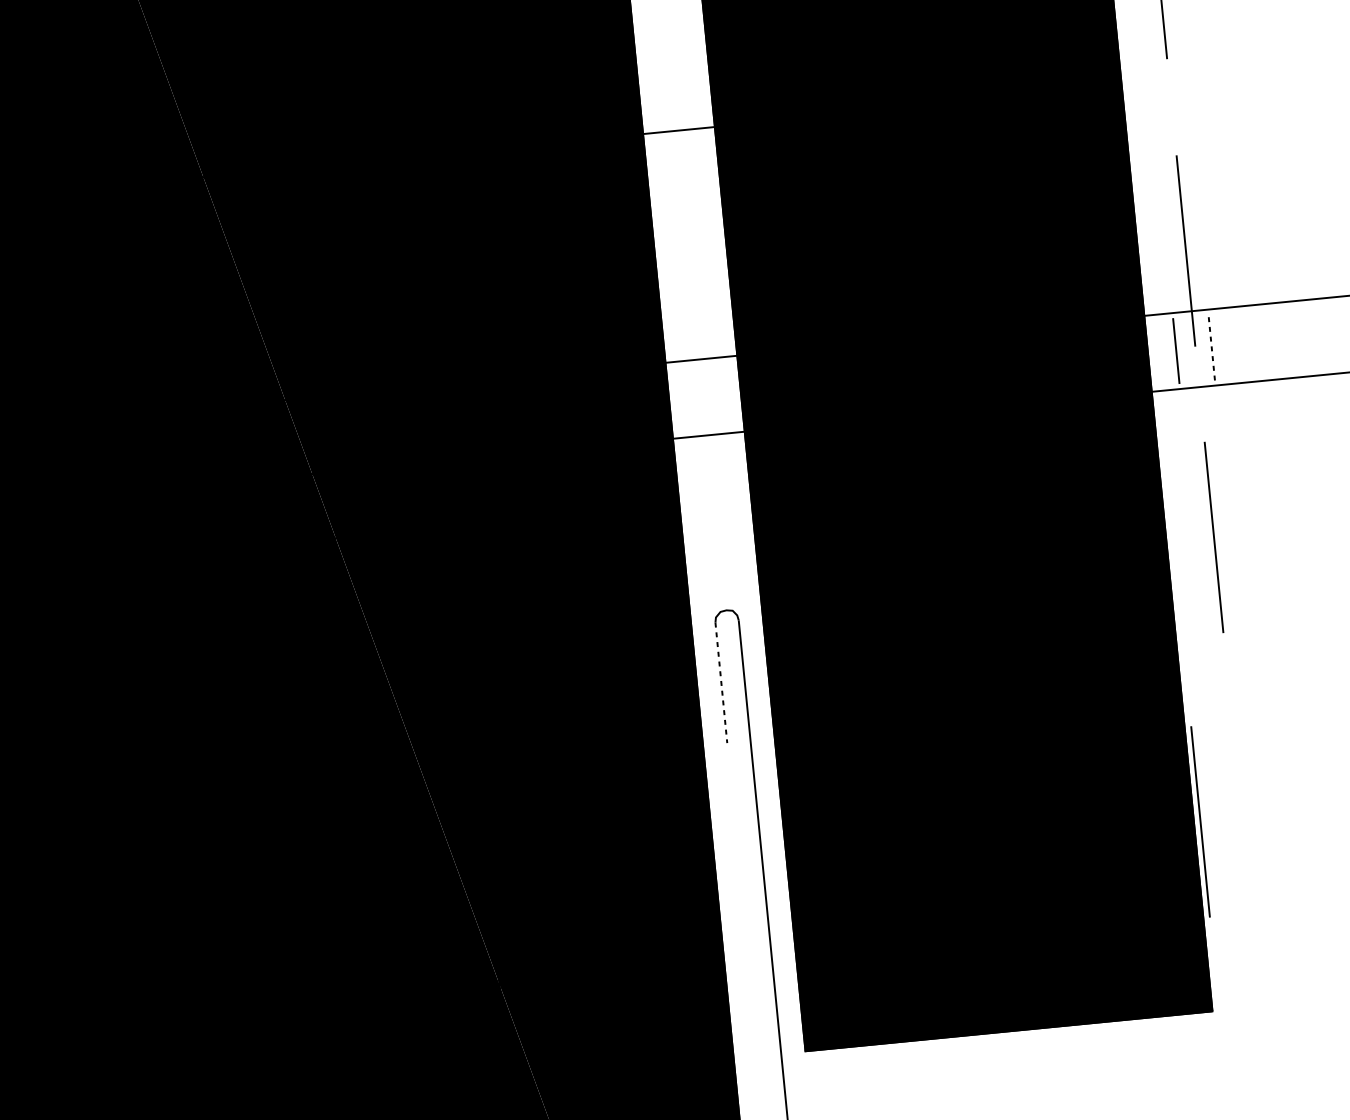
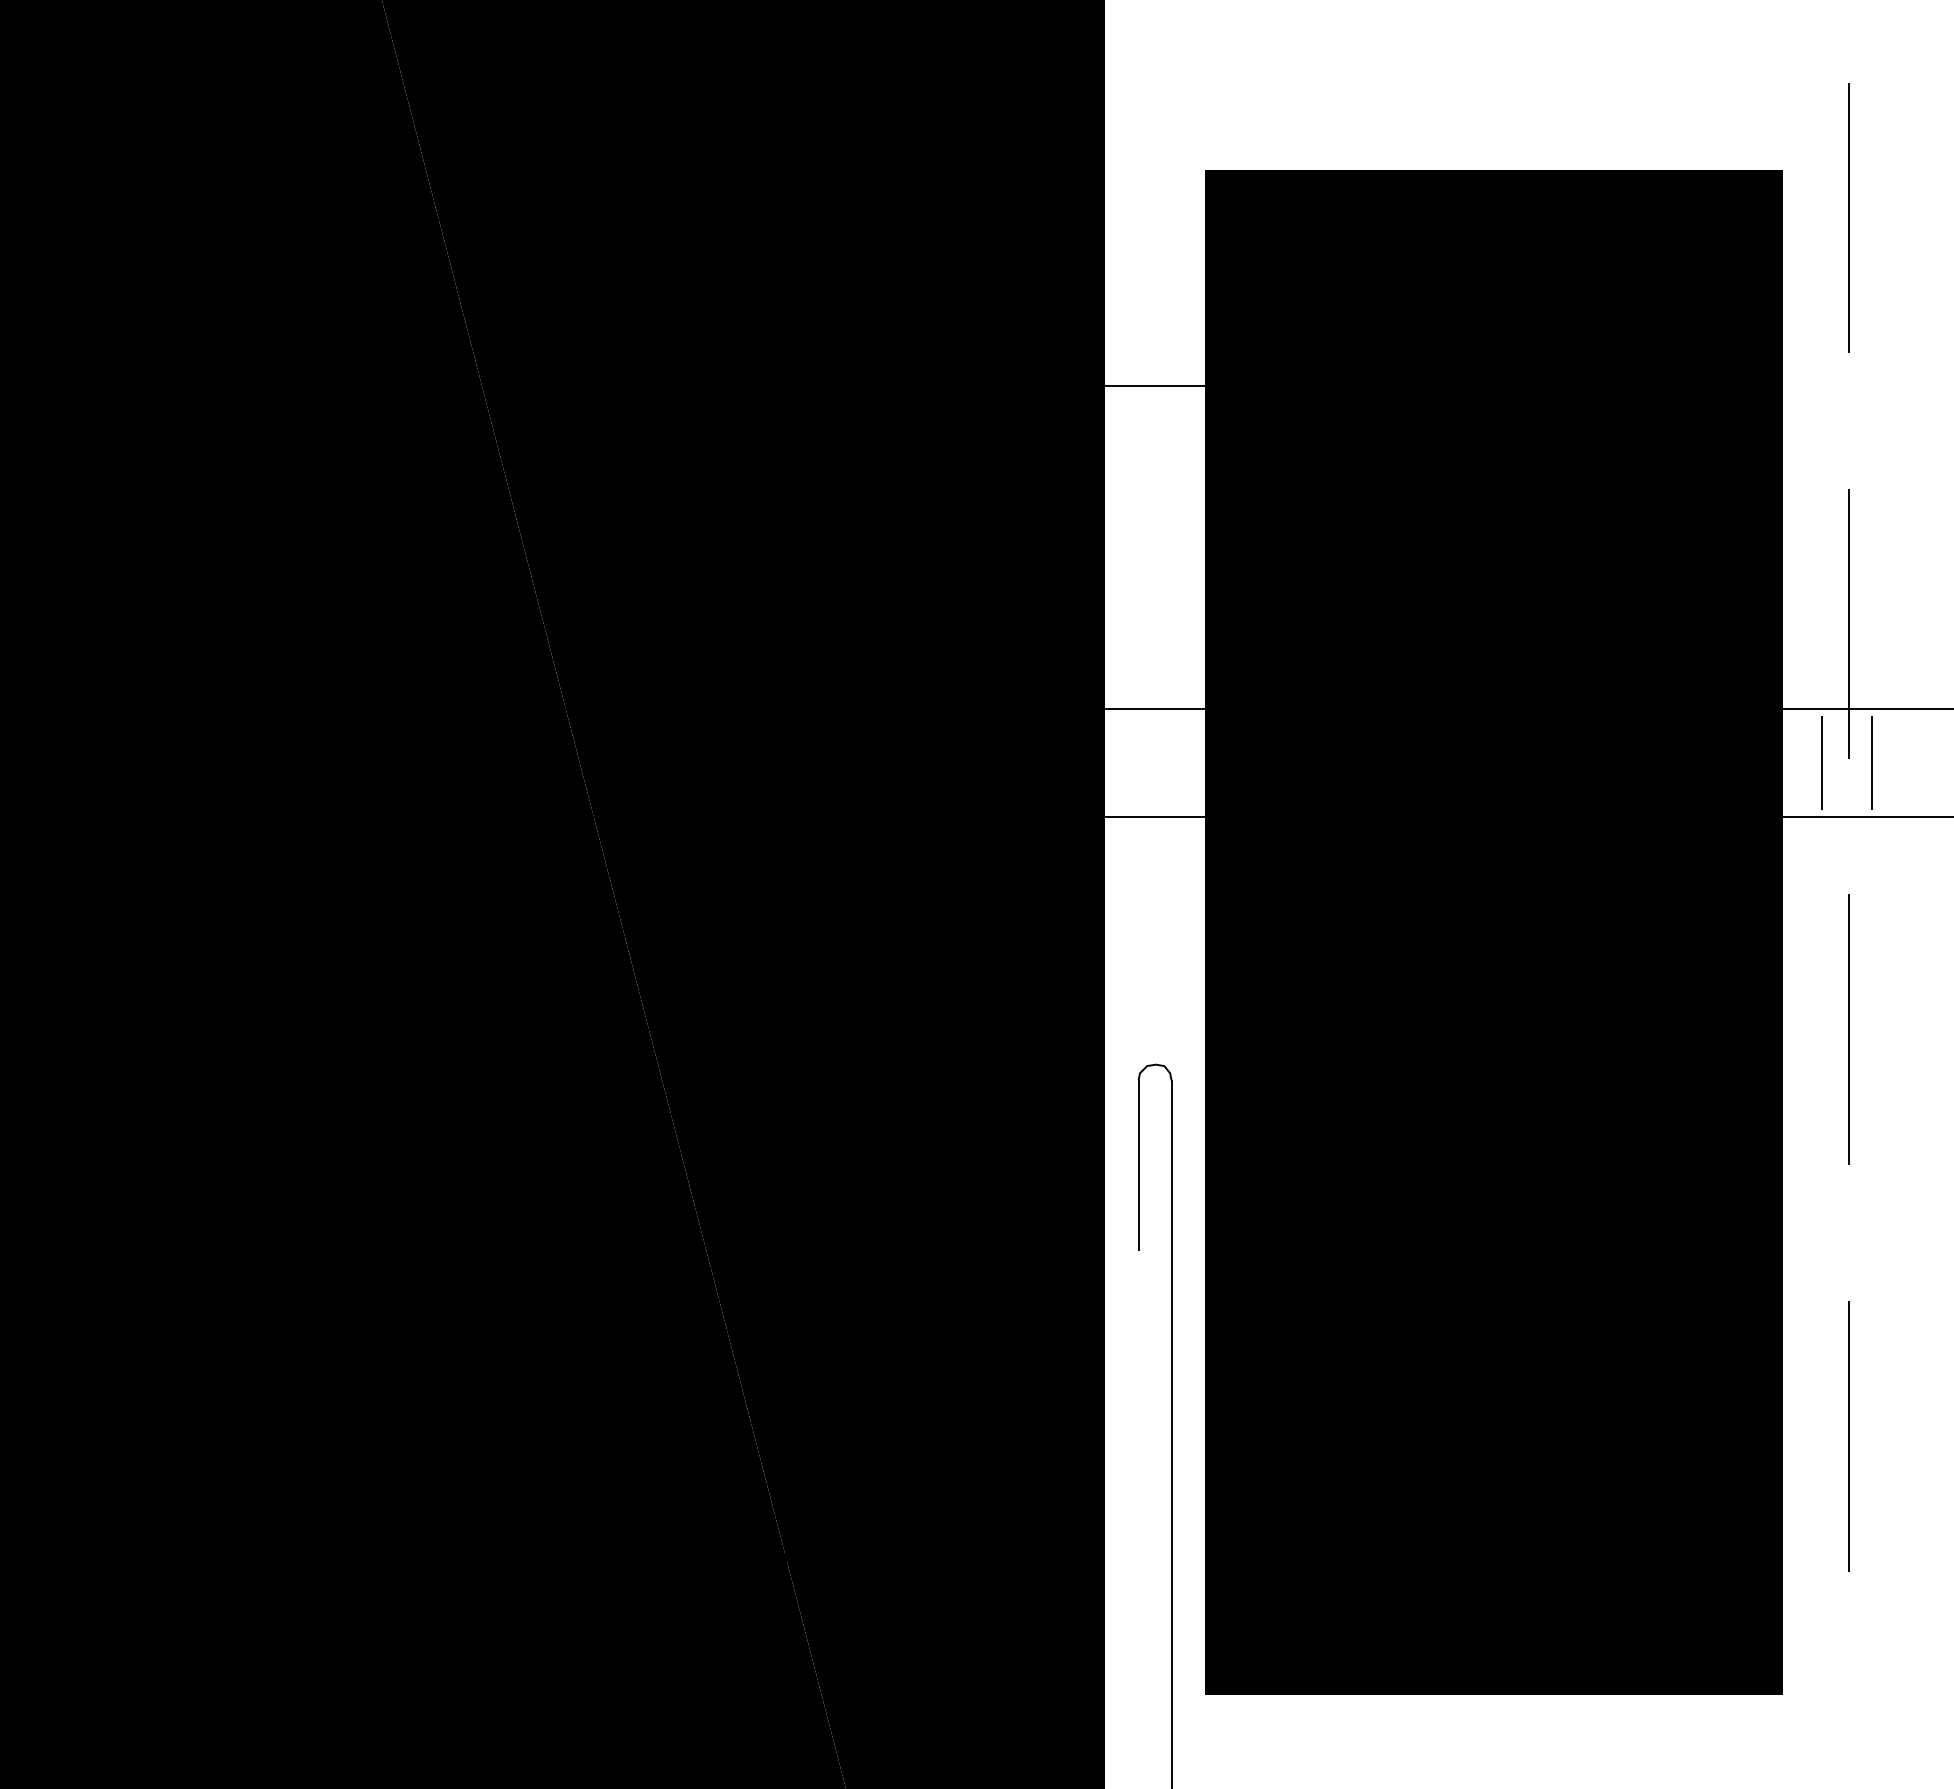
line: (1212, 347) -> (1872, 763), dashed -> solid
line: (721, 683) -> (1138, 1166), dashed -> solid
line: (1200, 822) -> (1848, 1436), moved

